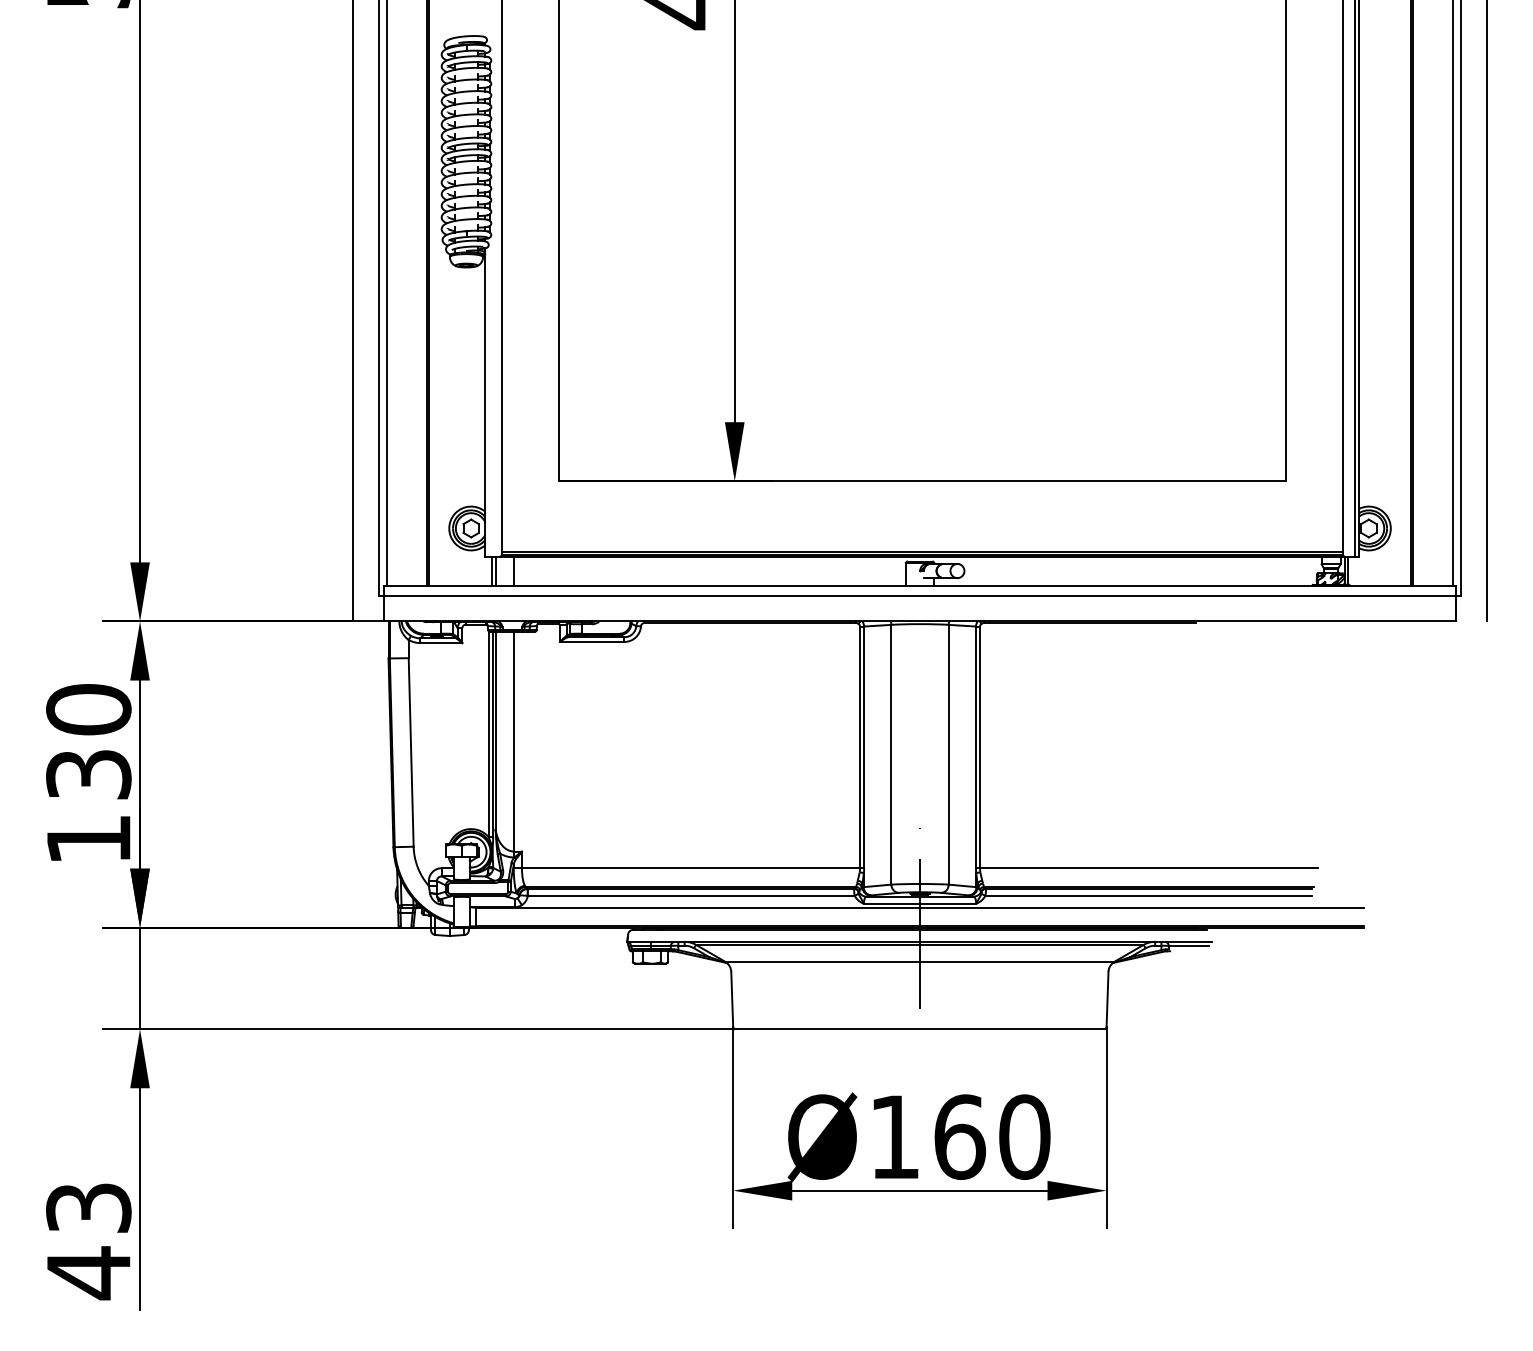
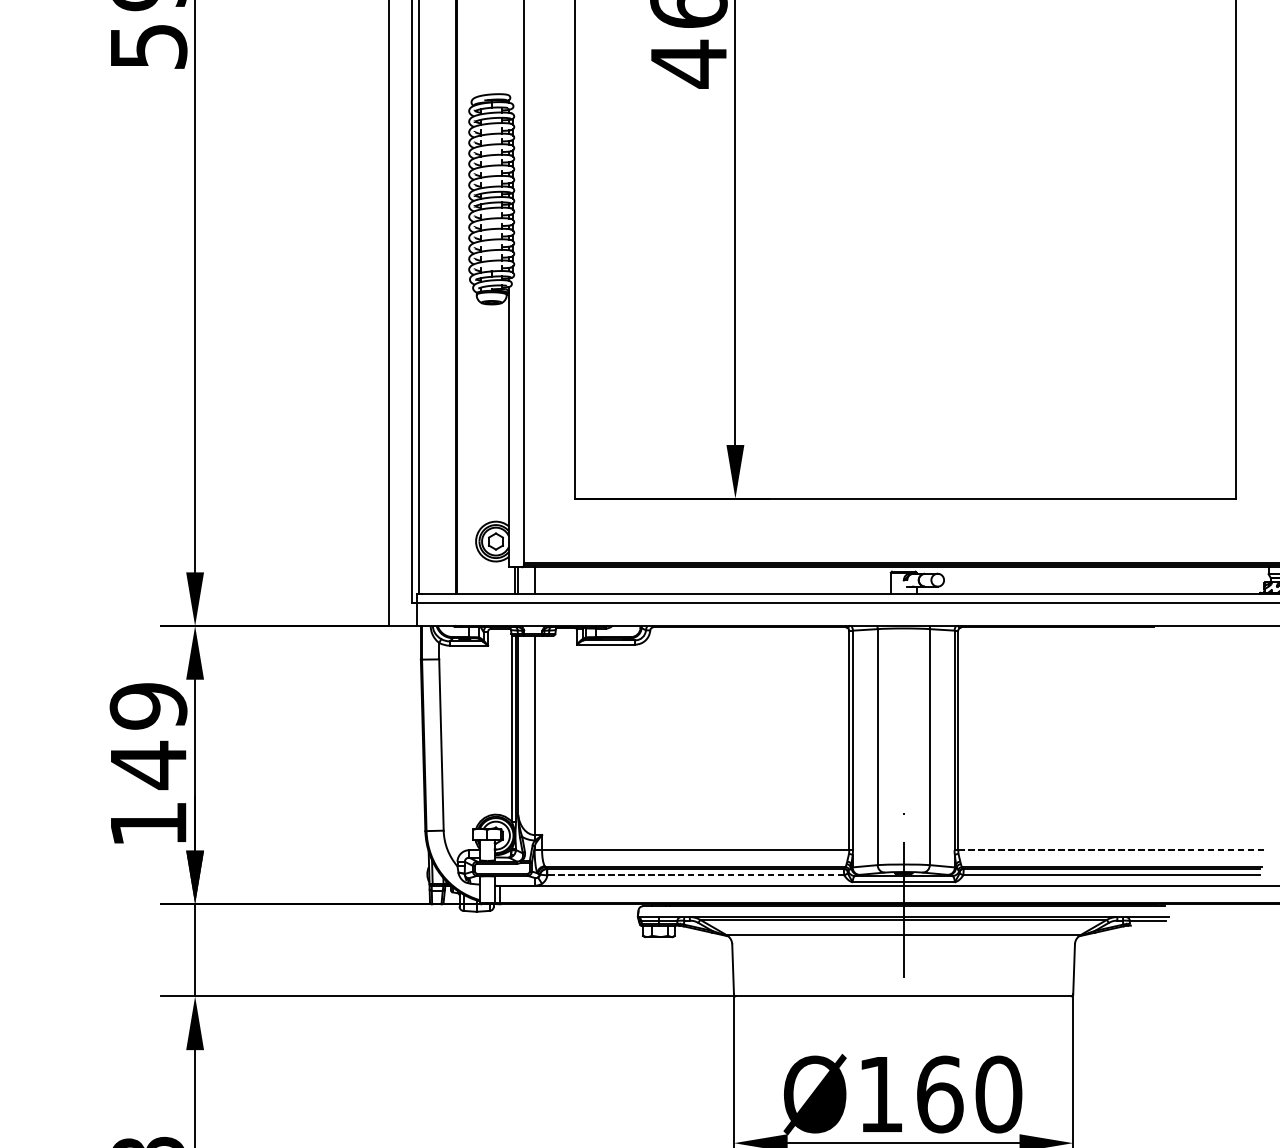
text: (88, 742) -> (148, 735), 130 -> 149
line: (1149, 868) -> (1112, 850), solid -> dashed
line: (691, 895) -> (696, 874), solid -> dashed

